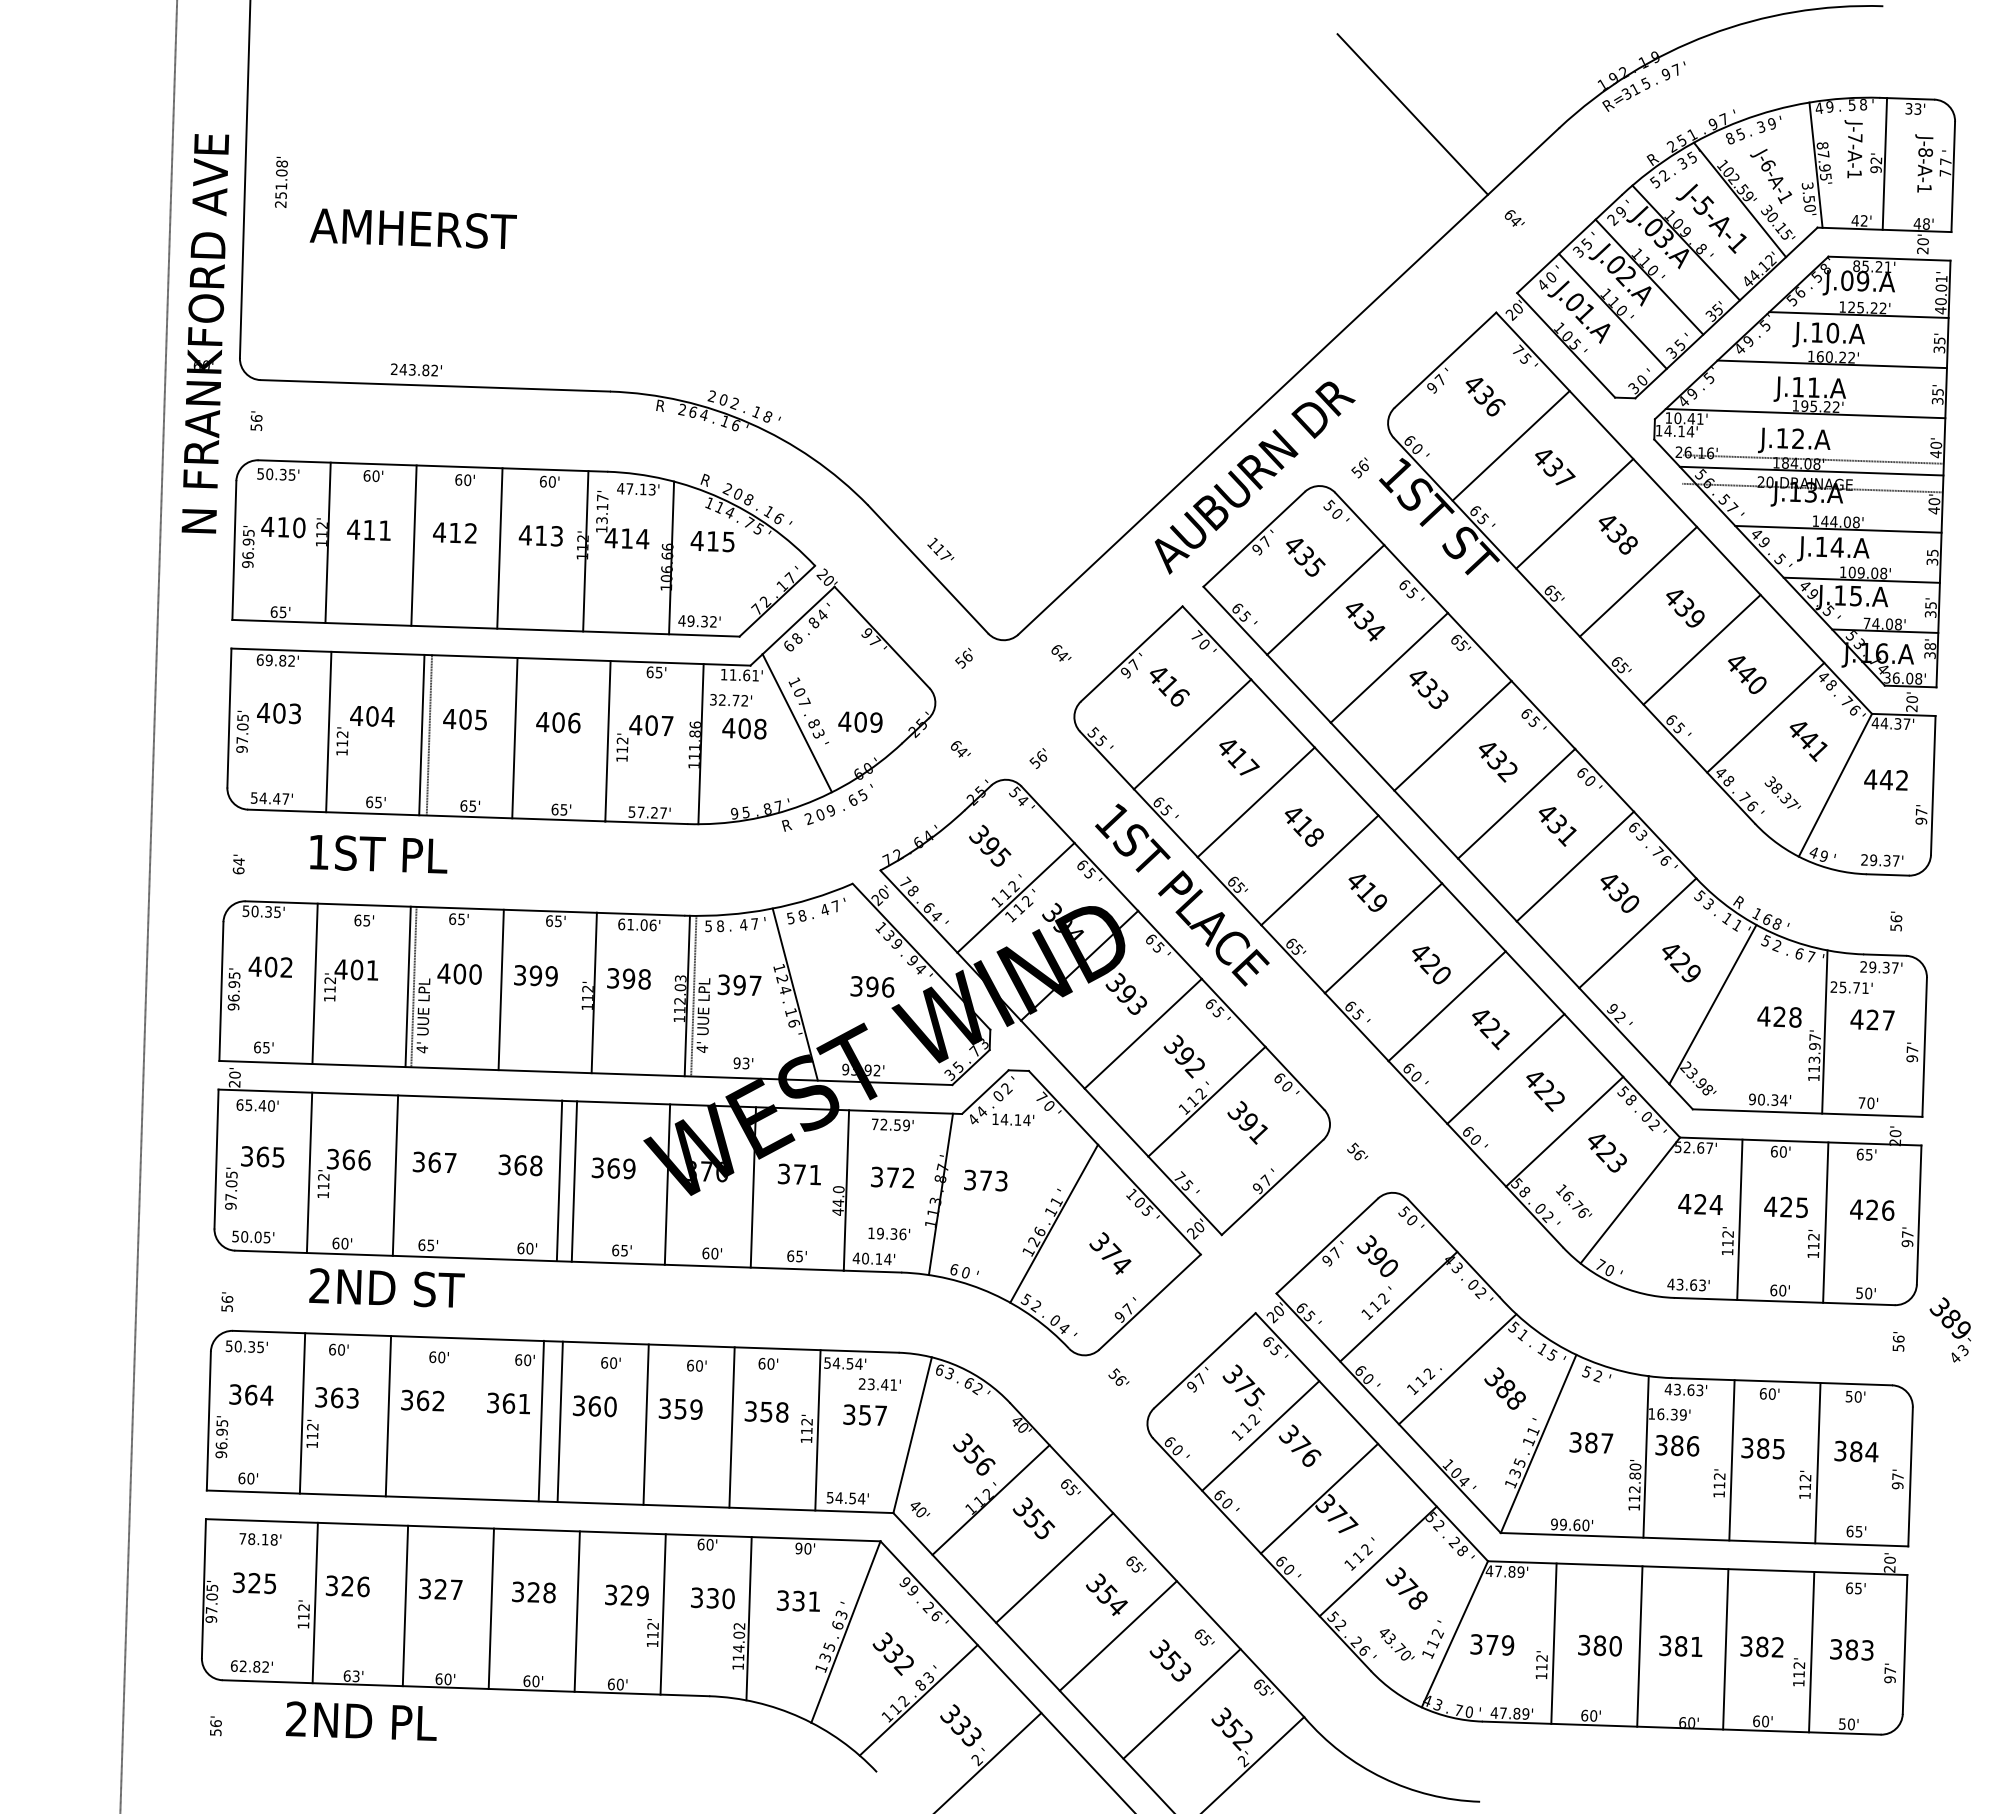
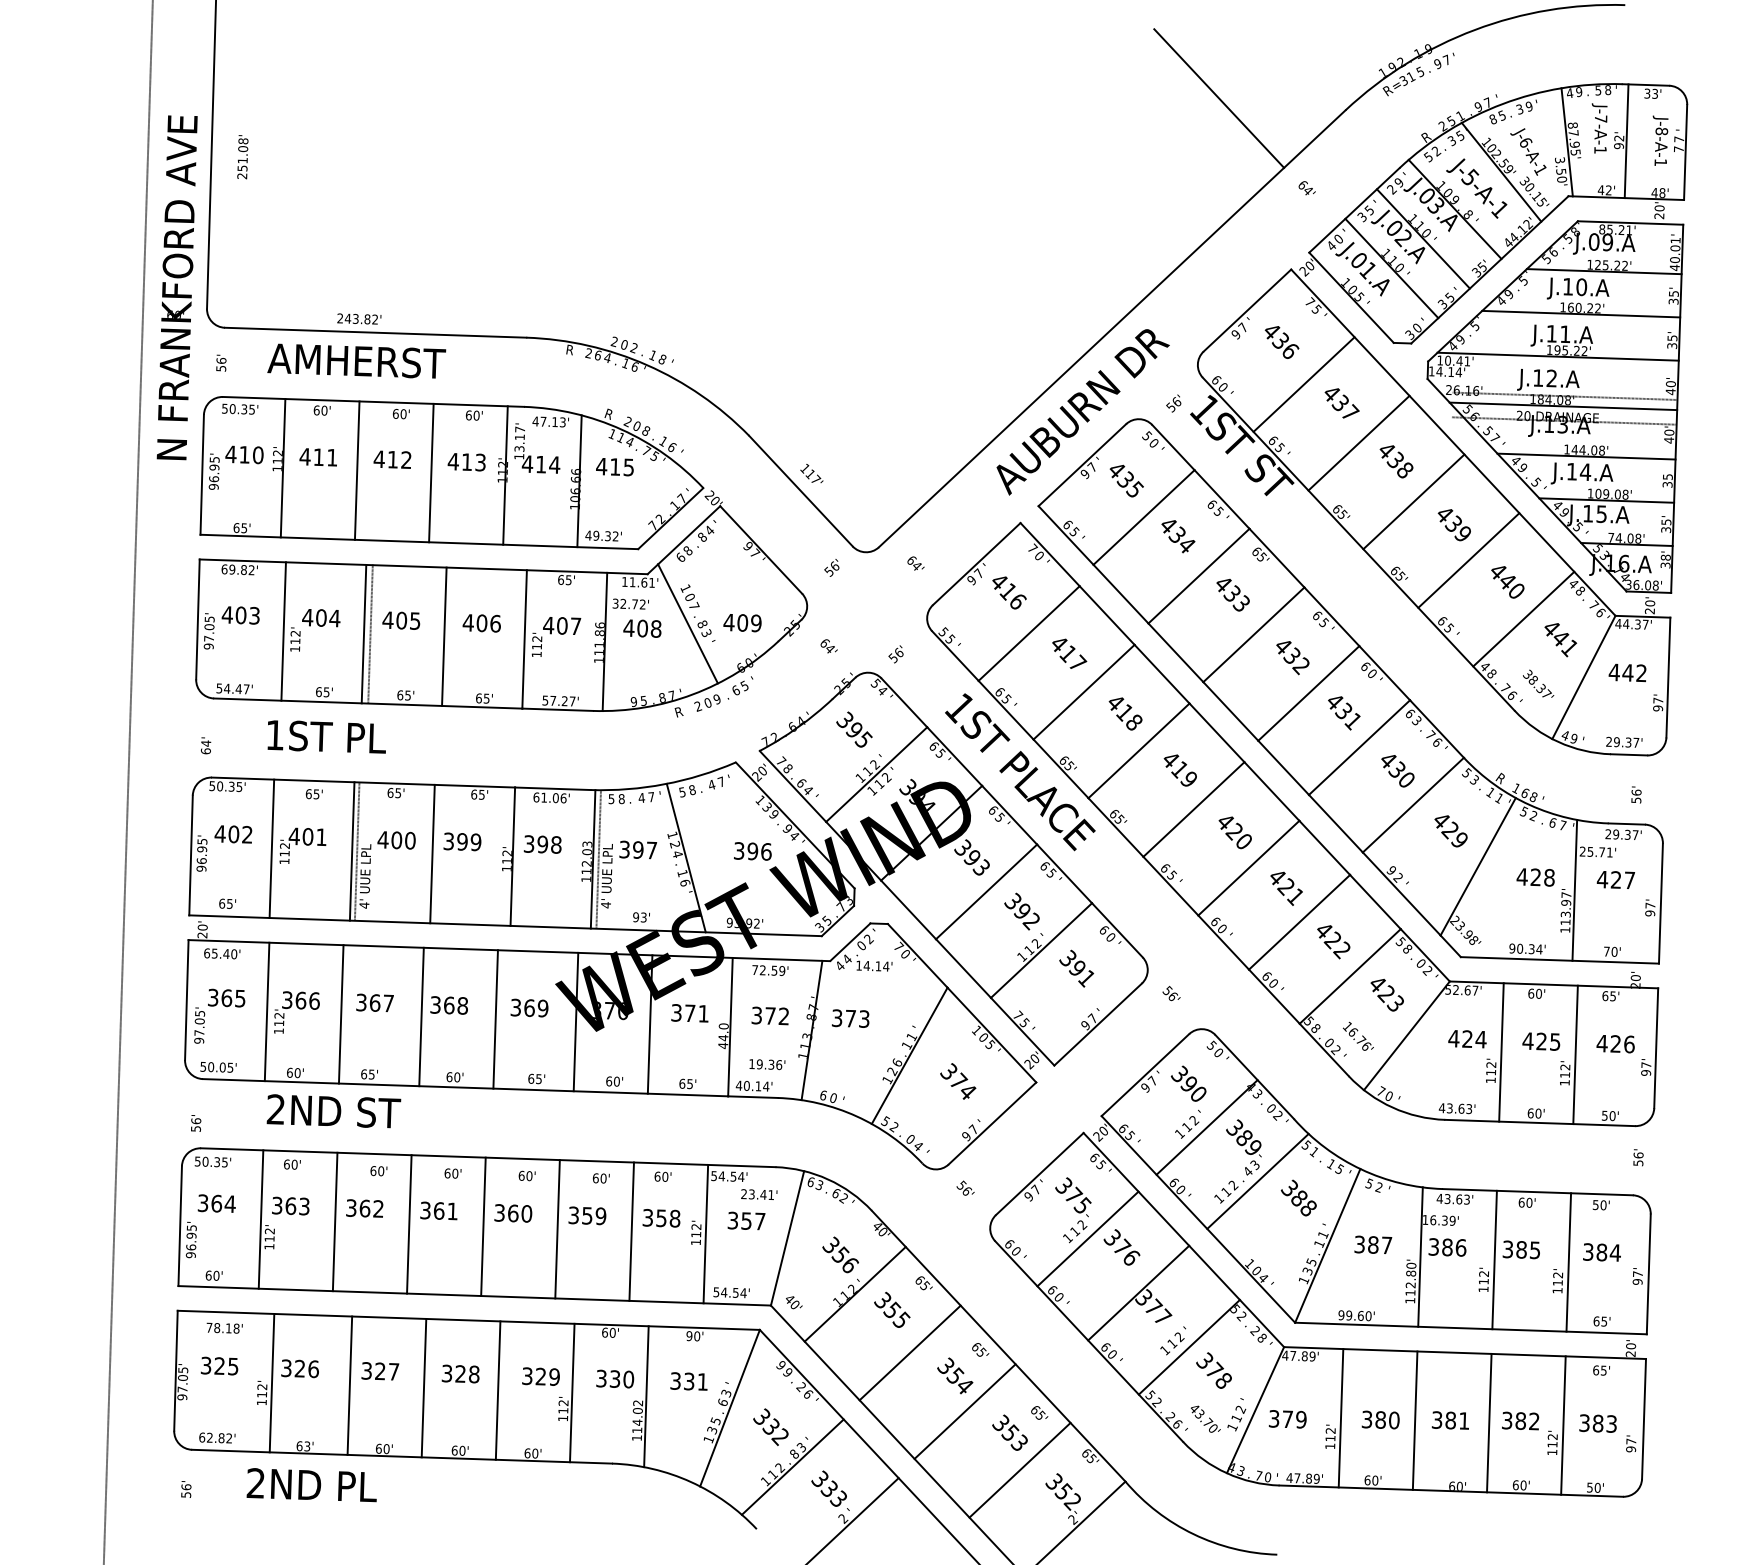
text: (412, 228) -> (355, 360), moved
line: (559, 1180) -> (421, 1016), moved
text: (1949, 1329) -> (1243, 1147), moved
line: (540, 1420) -> (408, 1223), moved

